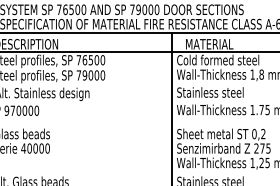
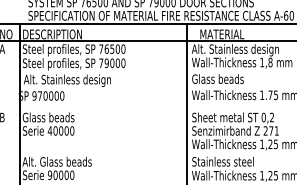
text: (222, 61) -> (234, 50), Cold formed steel -> Alt. Stainless design
text: (209, 91) -> (222, 78), Stainless steel -> Glass beads
text: (268, 148) -> (276, 130), 275 -> 271

